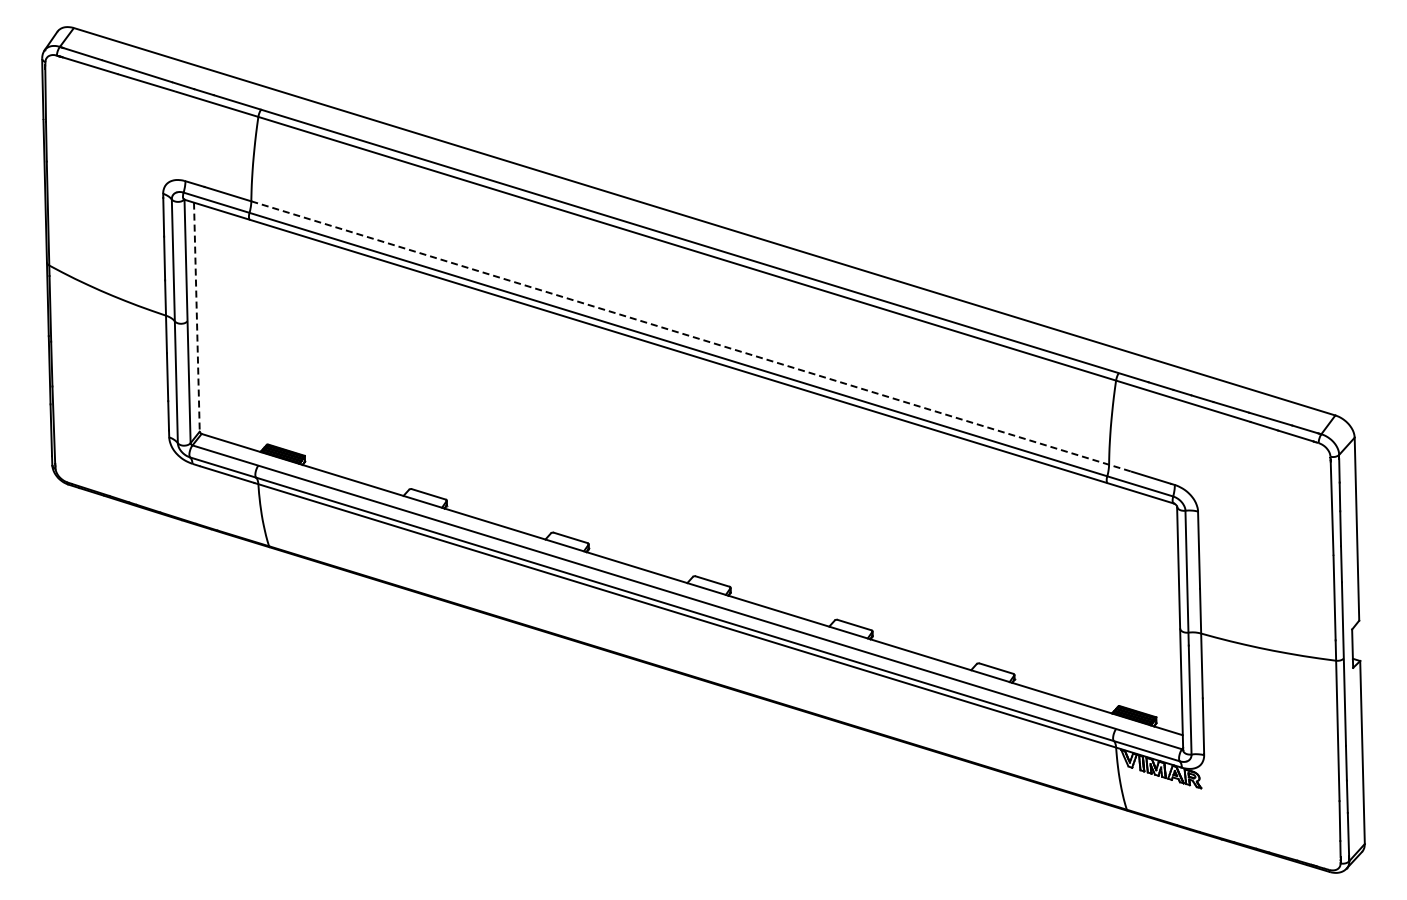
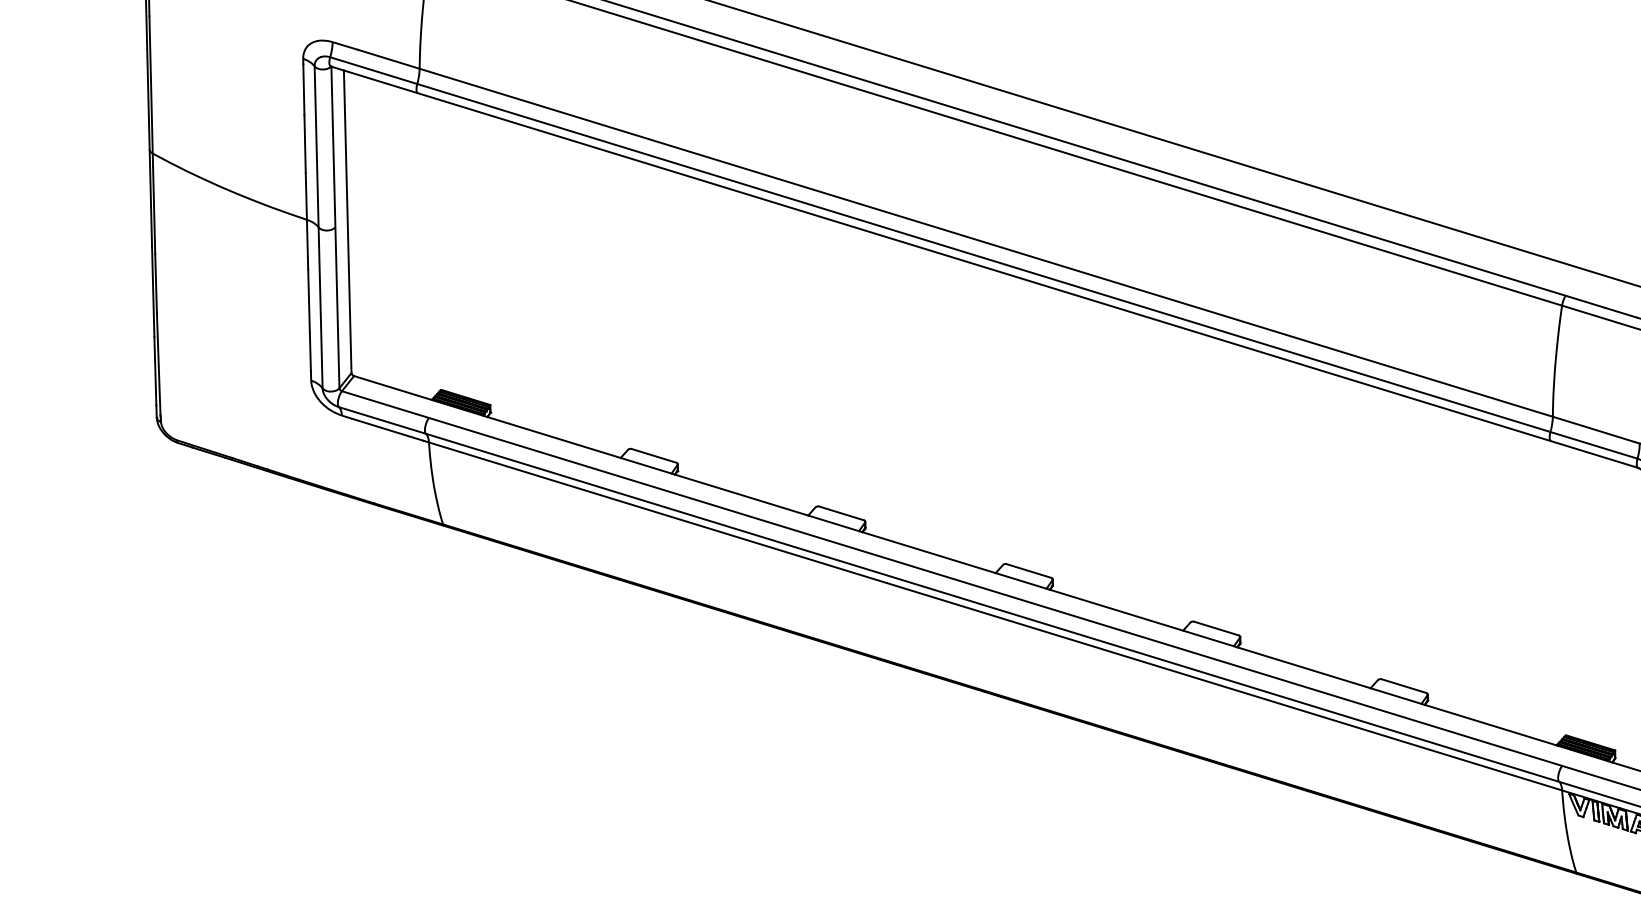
line: (196, 317) -> (347, 222), dashed -> solid
line: (691, 336) -> (1001, 247), dashed -> solid

